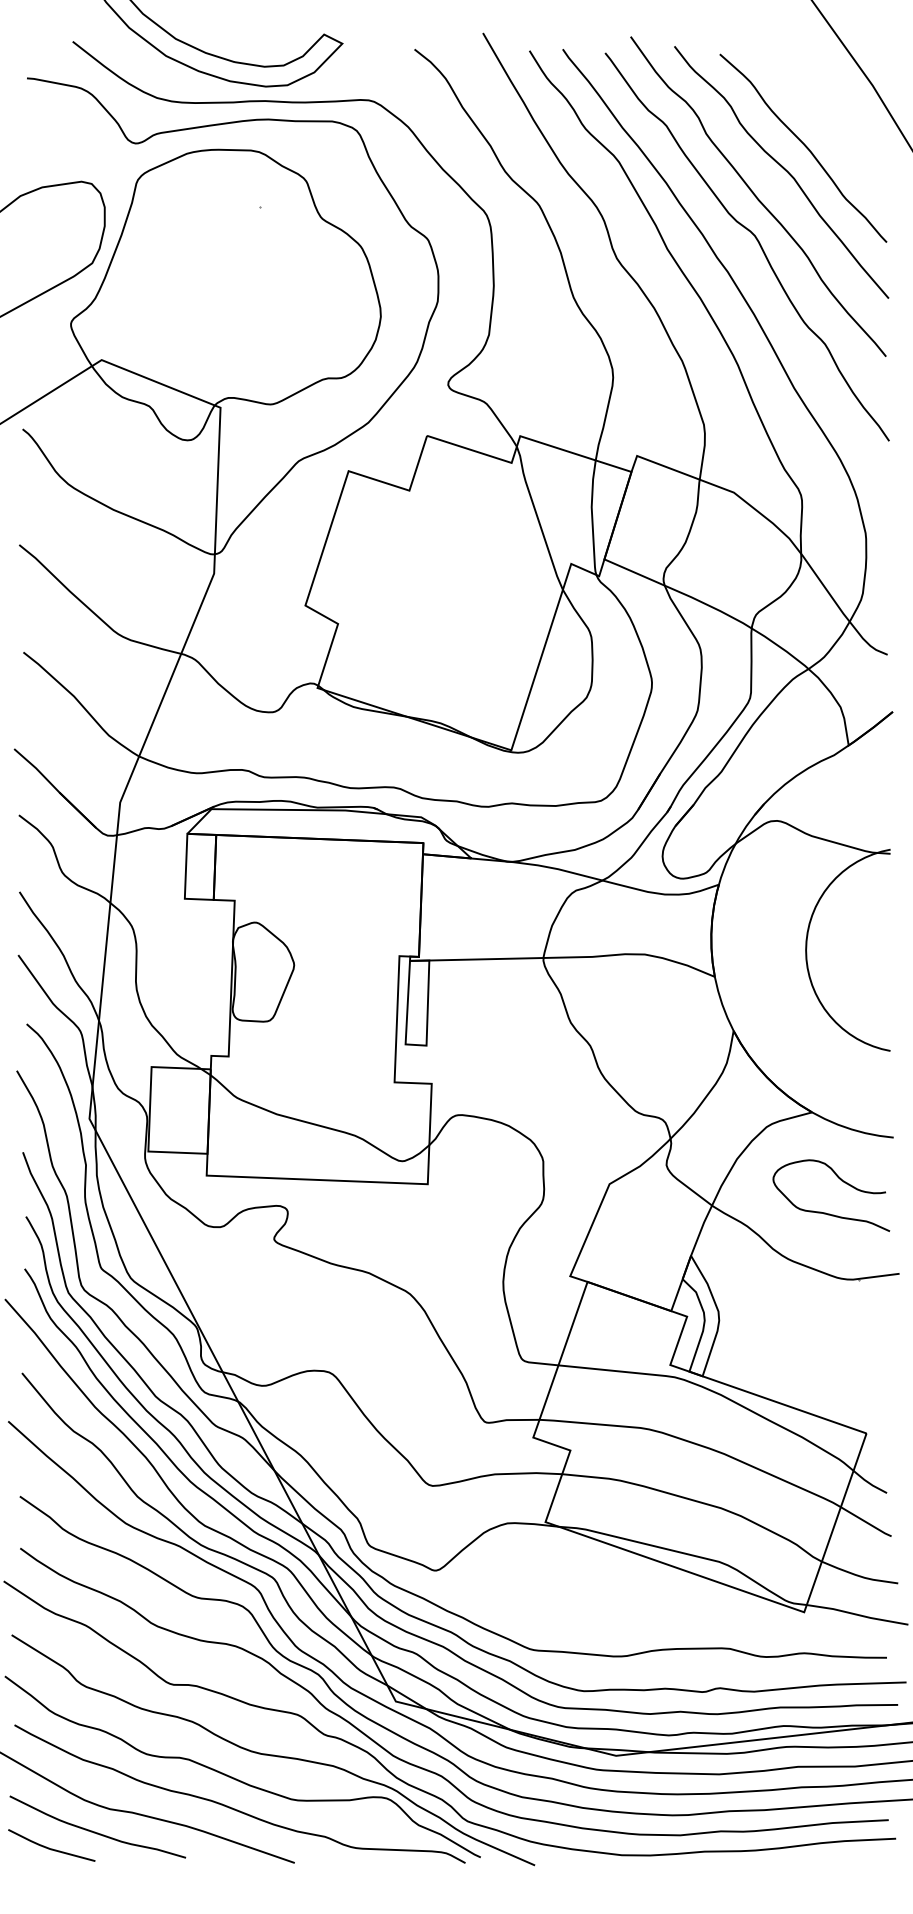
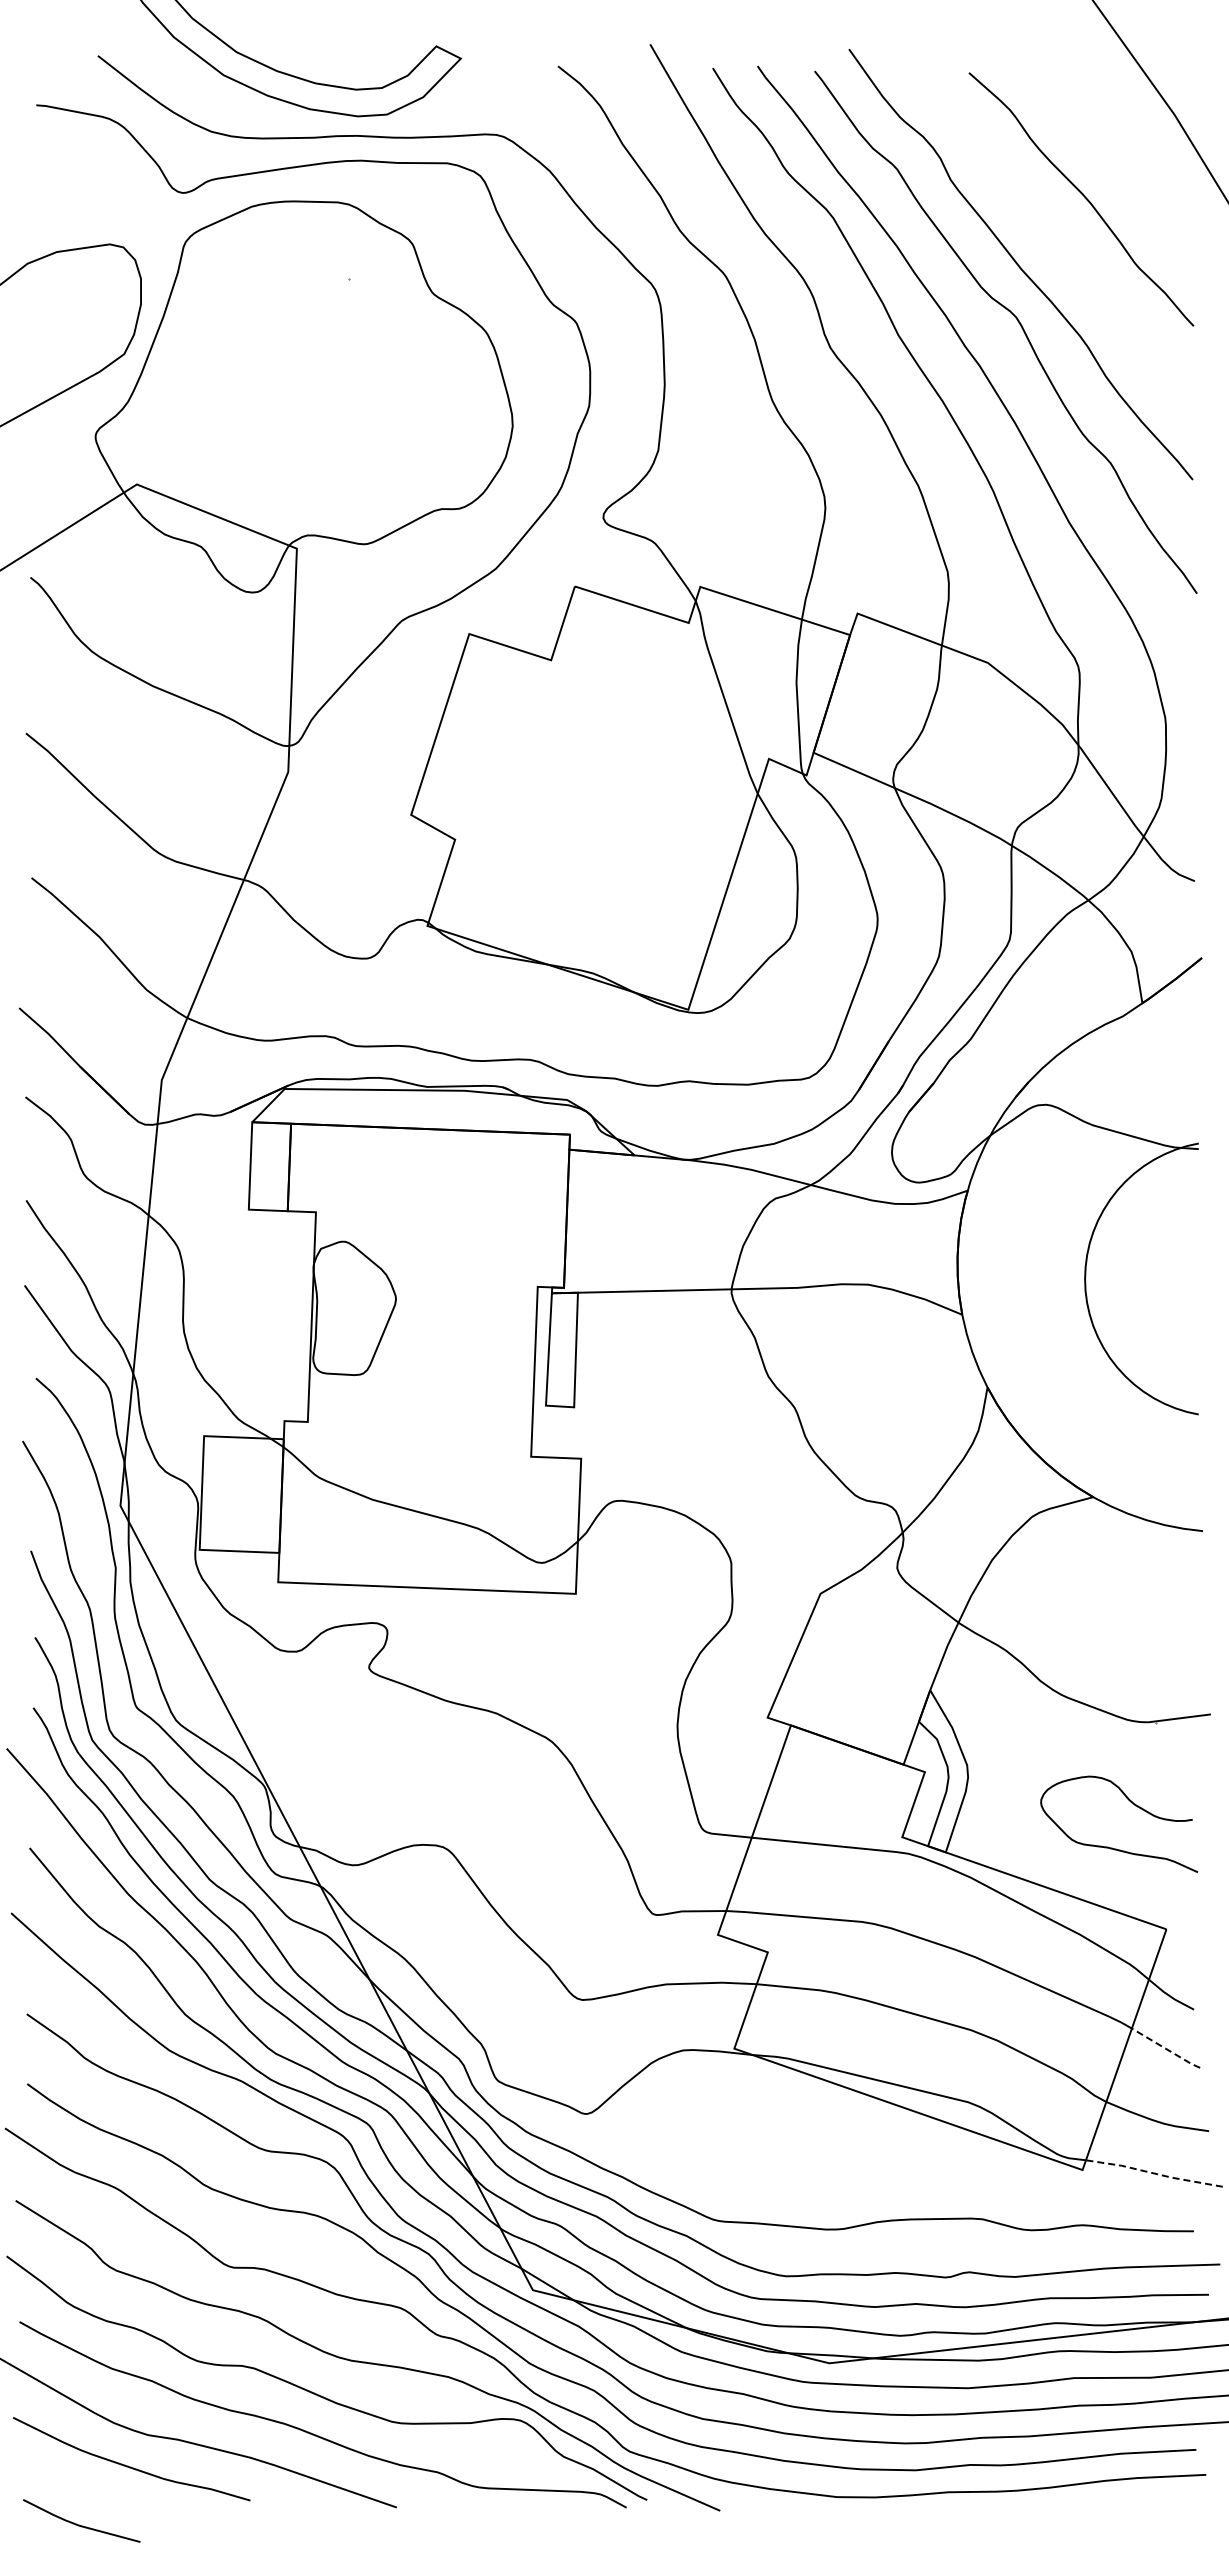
curve: (783, 169) -> (1054, 227), removed
curve: (840, 1180) -> (1131, 1803), moved
line: (865, 1521) -> (1165, 2048), solid -> dashed
line: (856, 1614) -> (1153, 2173), solid -> dashed
line: (50, 1848) -> (79, 2524), moved

